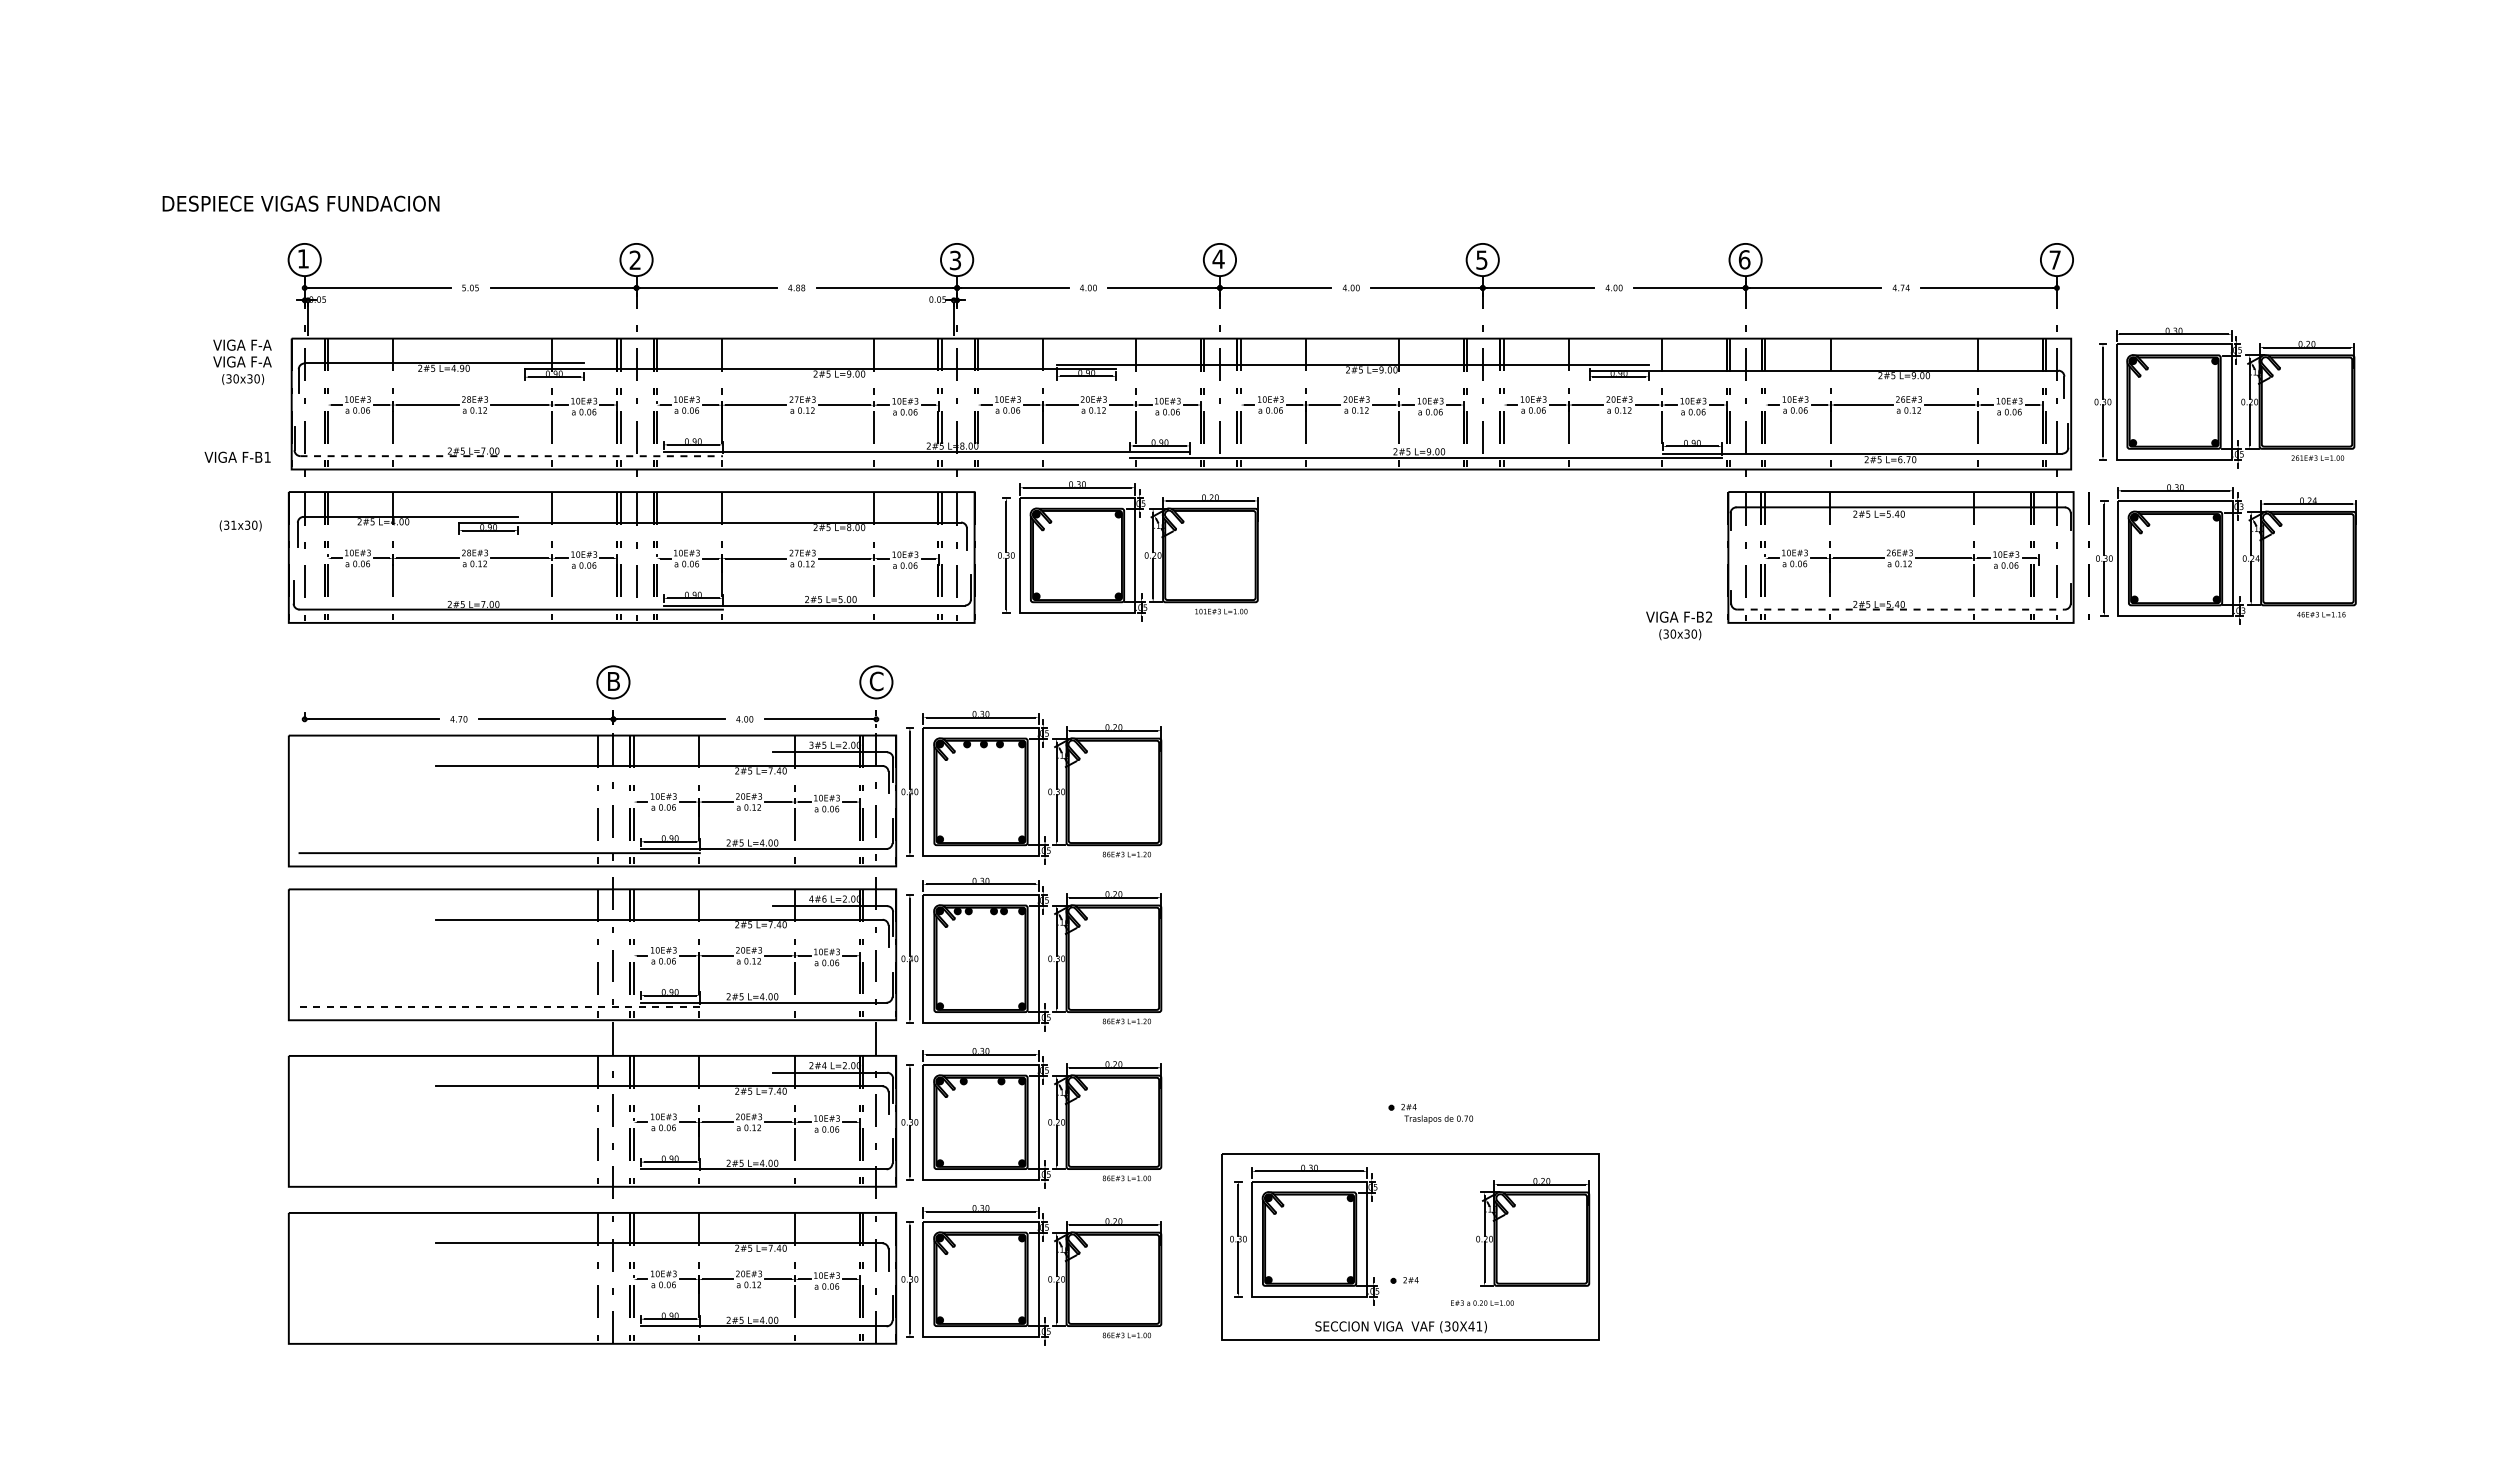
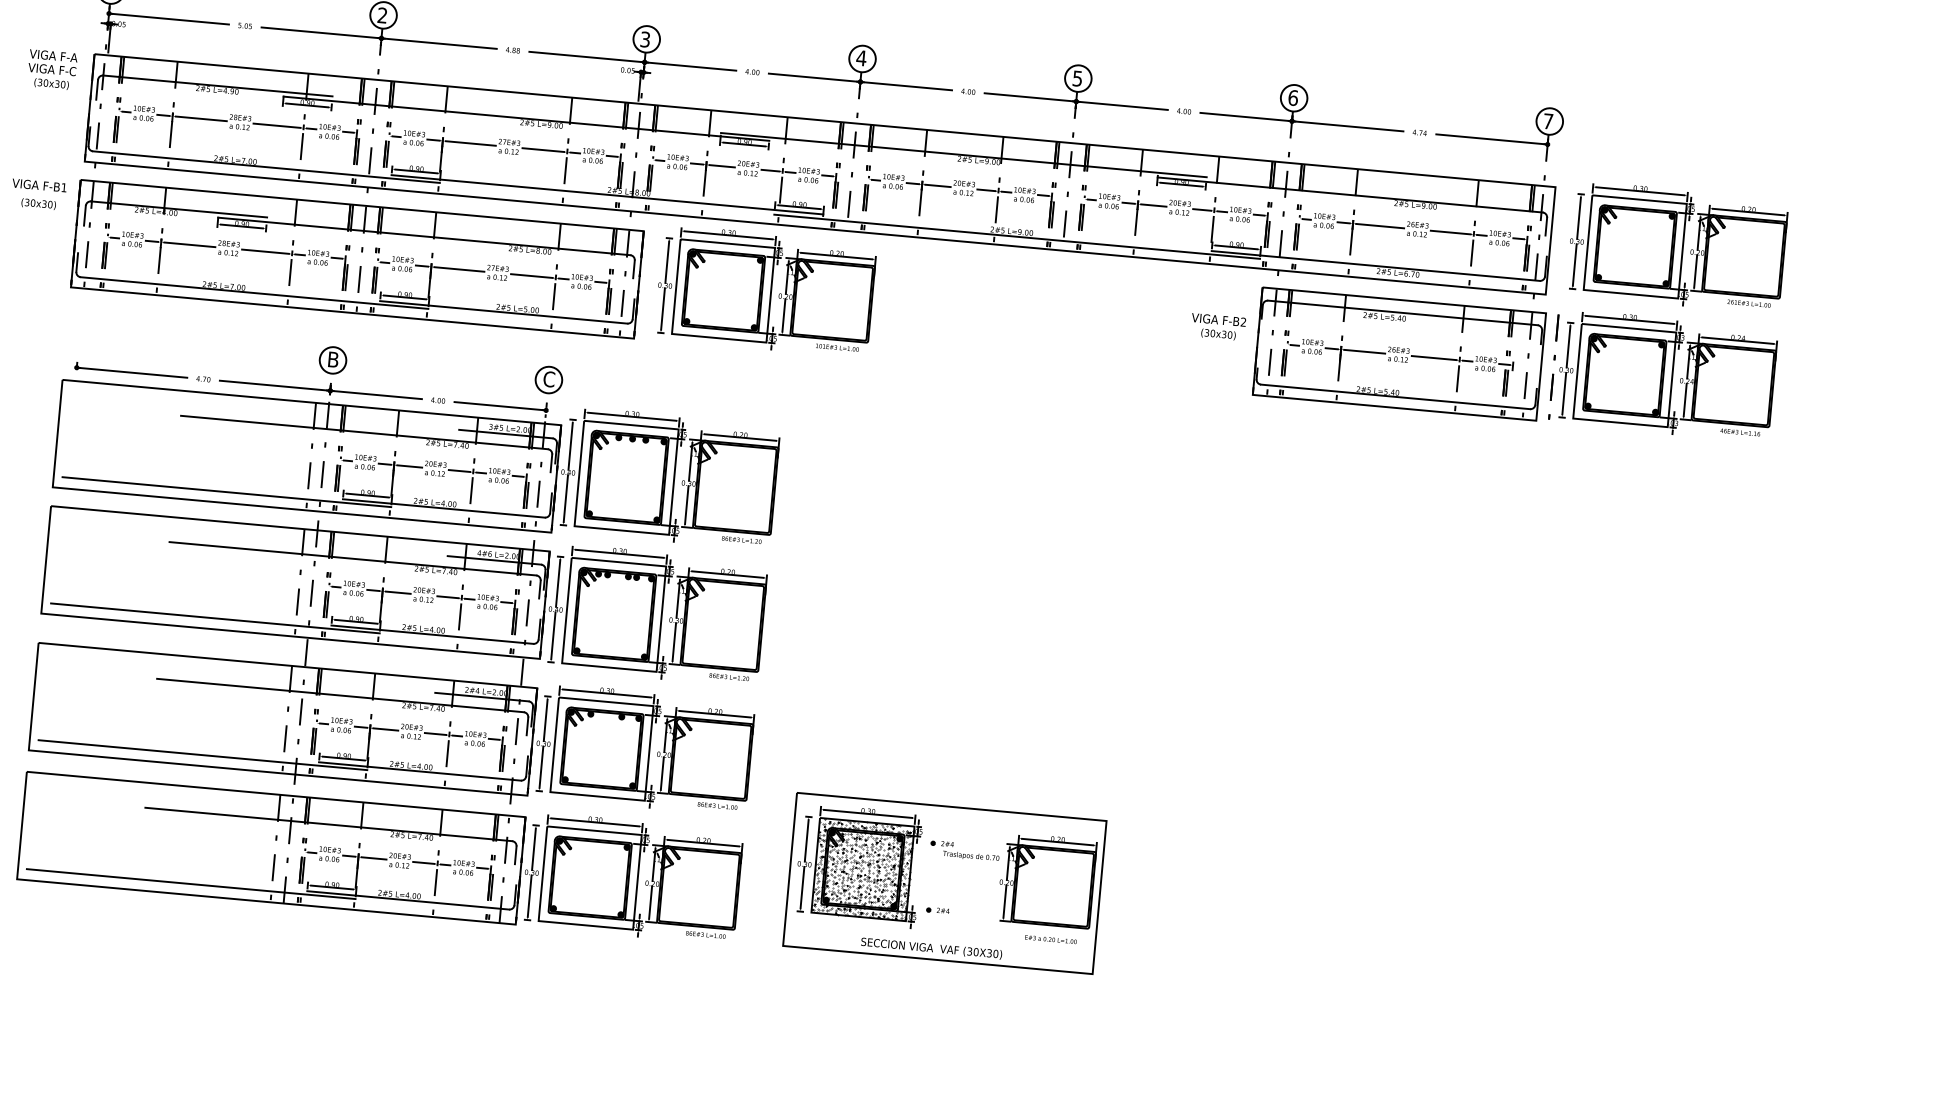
text: (242, 361) -> (52, 69), VIGA F-A -> VIGA F-C
text: (237, 456) -> (39, 184), moved
line: (512, 456) -> (267, 167), dashed -> solid
text: (233, 524) -> (32, 202), (31x30) -> (30x30)
line: (1900, 609) -> (1395, 396), dashed -> solid
text: (1678, 625) -> (1217, 326), moved
line: (500, 1006) -> (216, 618), dashed -> solid
part: (1430, 1113) -> (964, 850), moved
line: (499, 1173) -> (202, 755), added
hatch: (1309, 1238) -> (862, 869), added
text: (1482, 1302) -> (1051, 939), moved
text: (1475, 1326) -> (992, 953), (30X41) -> (30X30)
line: (499, 1330) -> (191, 884), added

